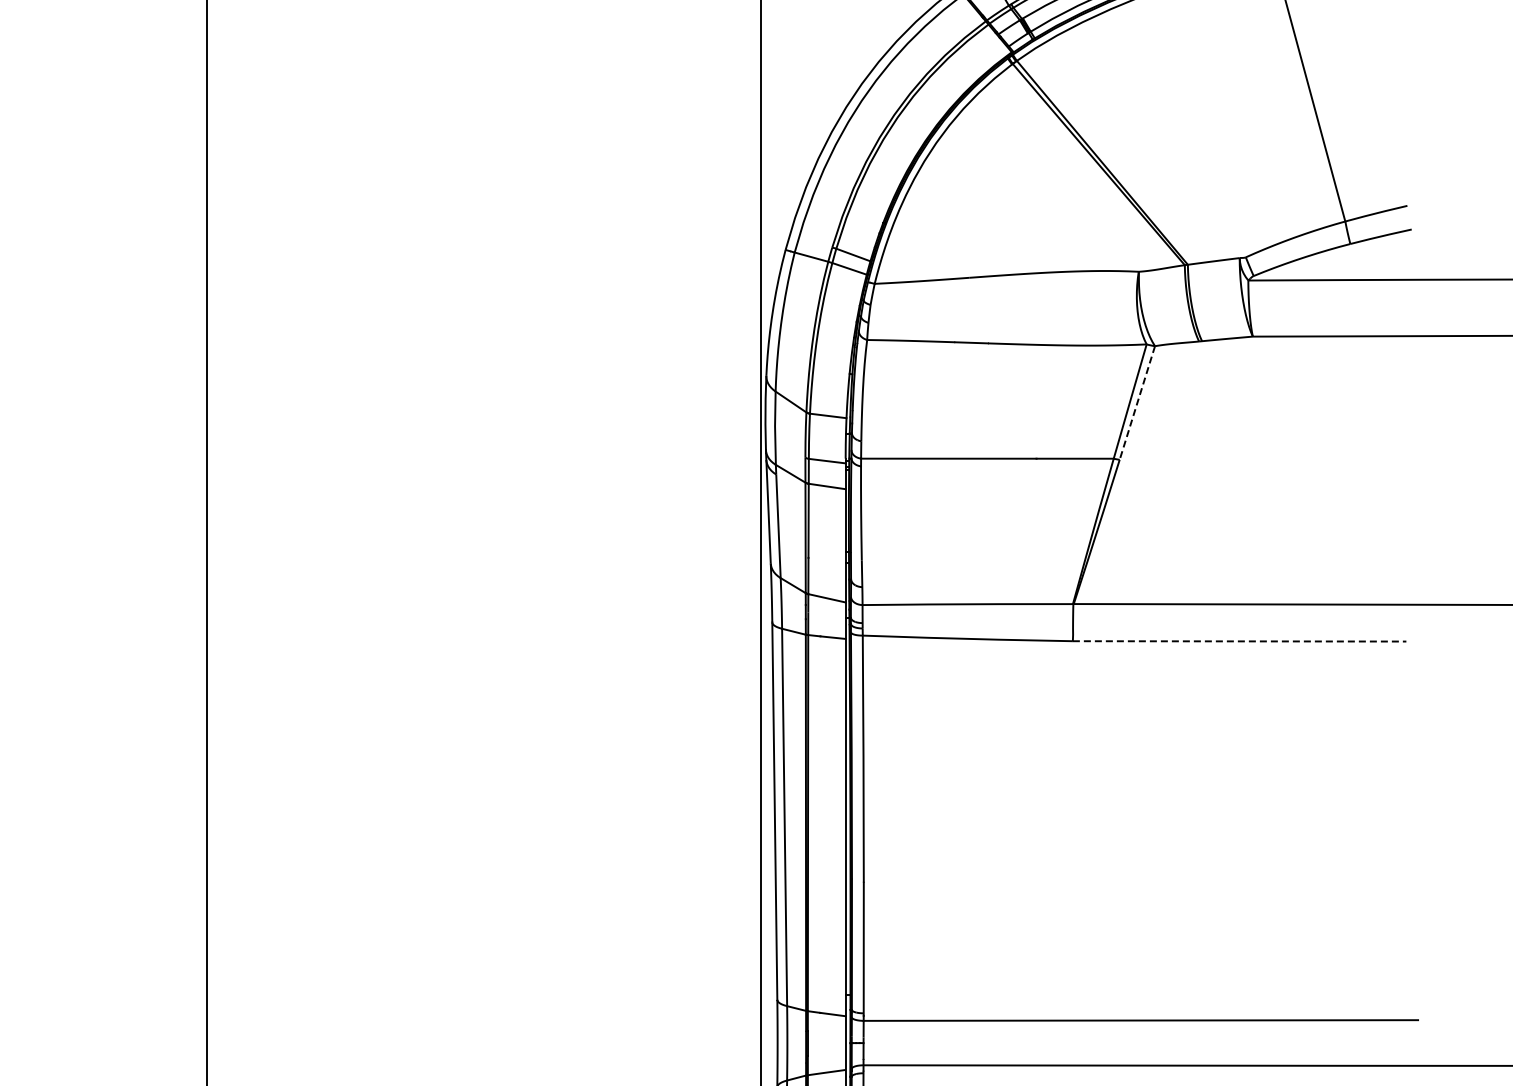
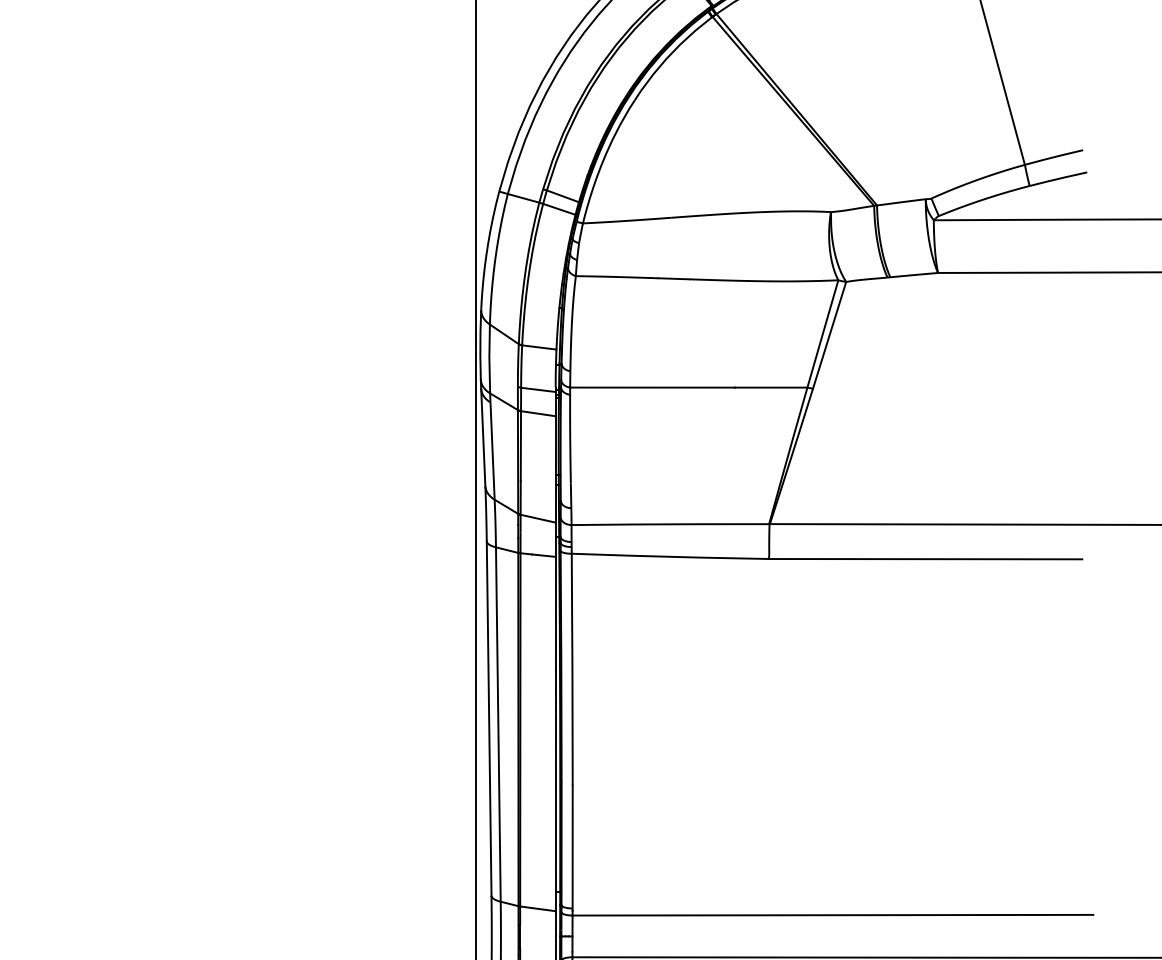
line: (1137, 403) -> (829, 335), dashed -> solid
line: (1239, 641) -> (925, 559), dashed -> solid

